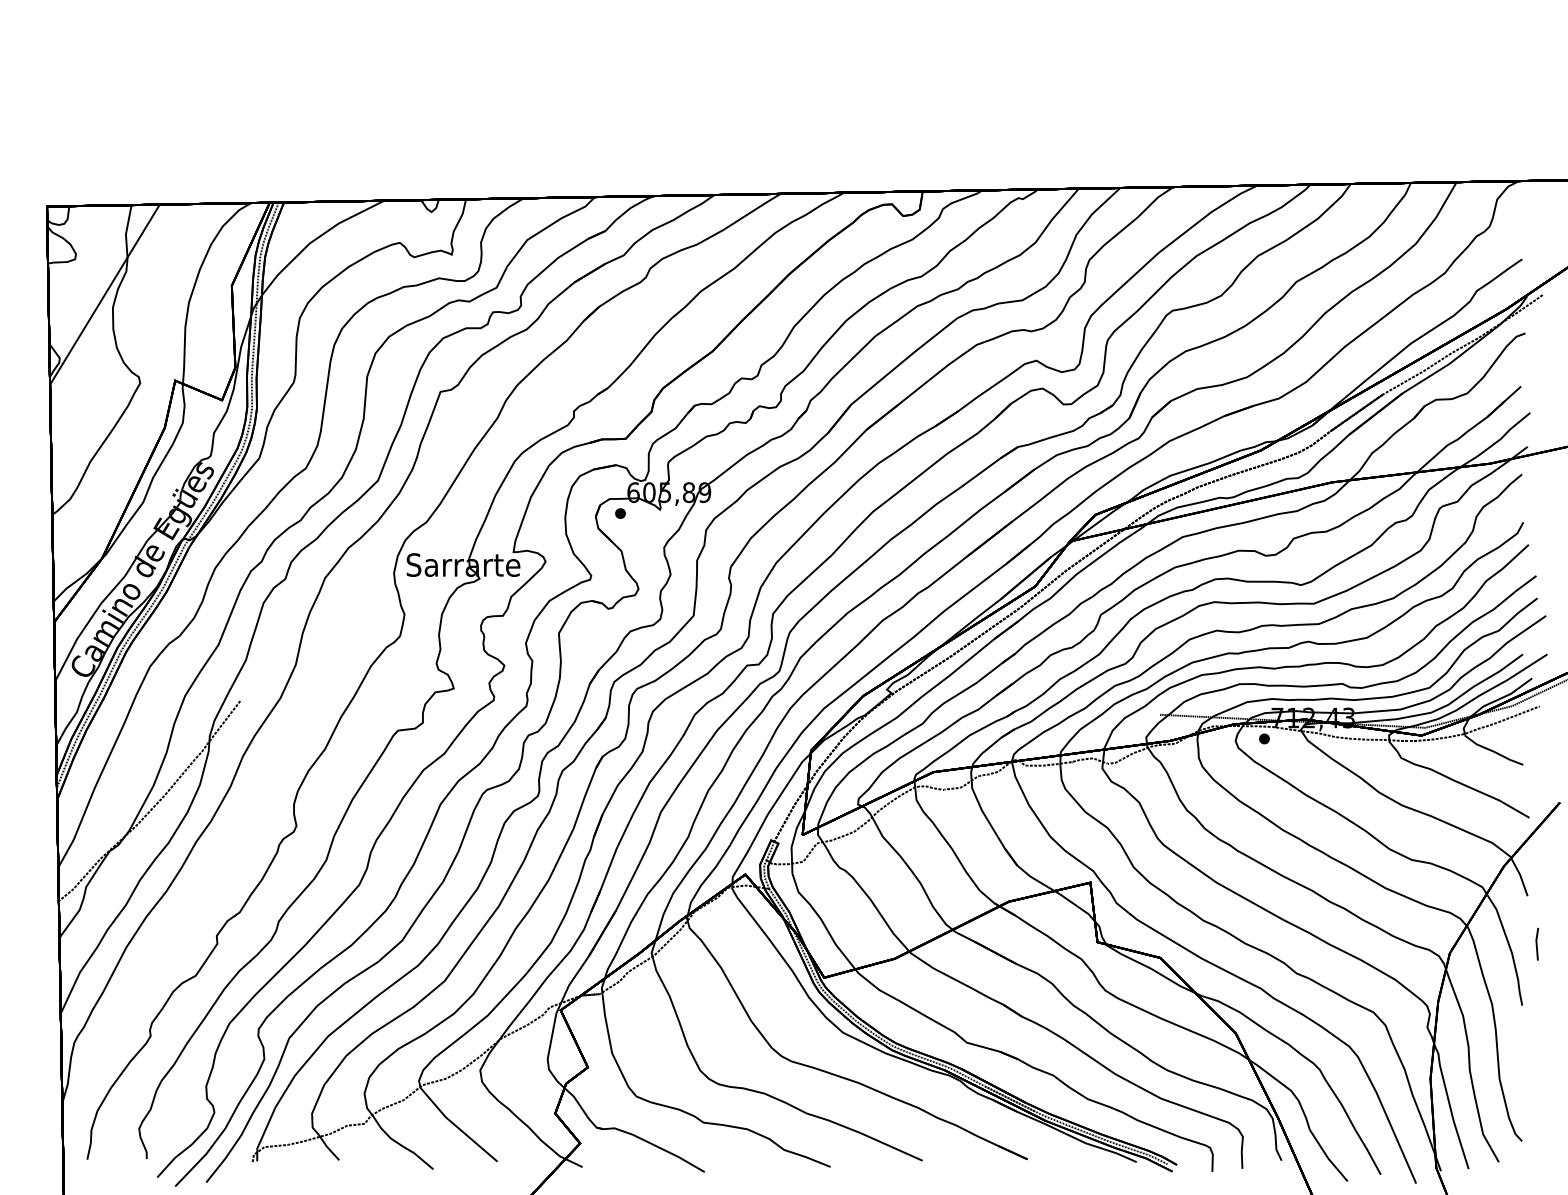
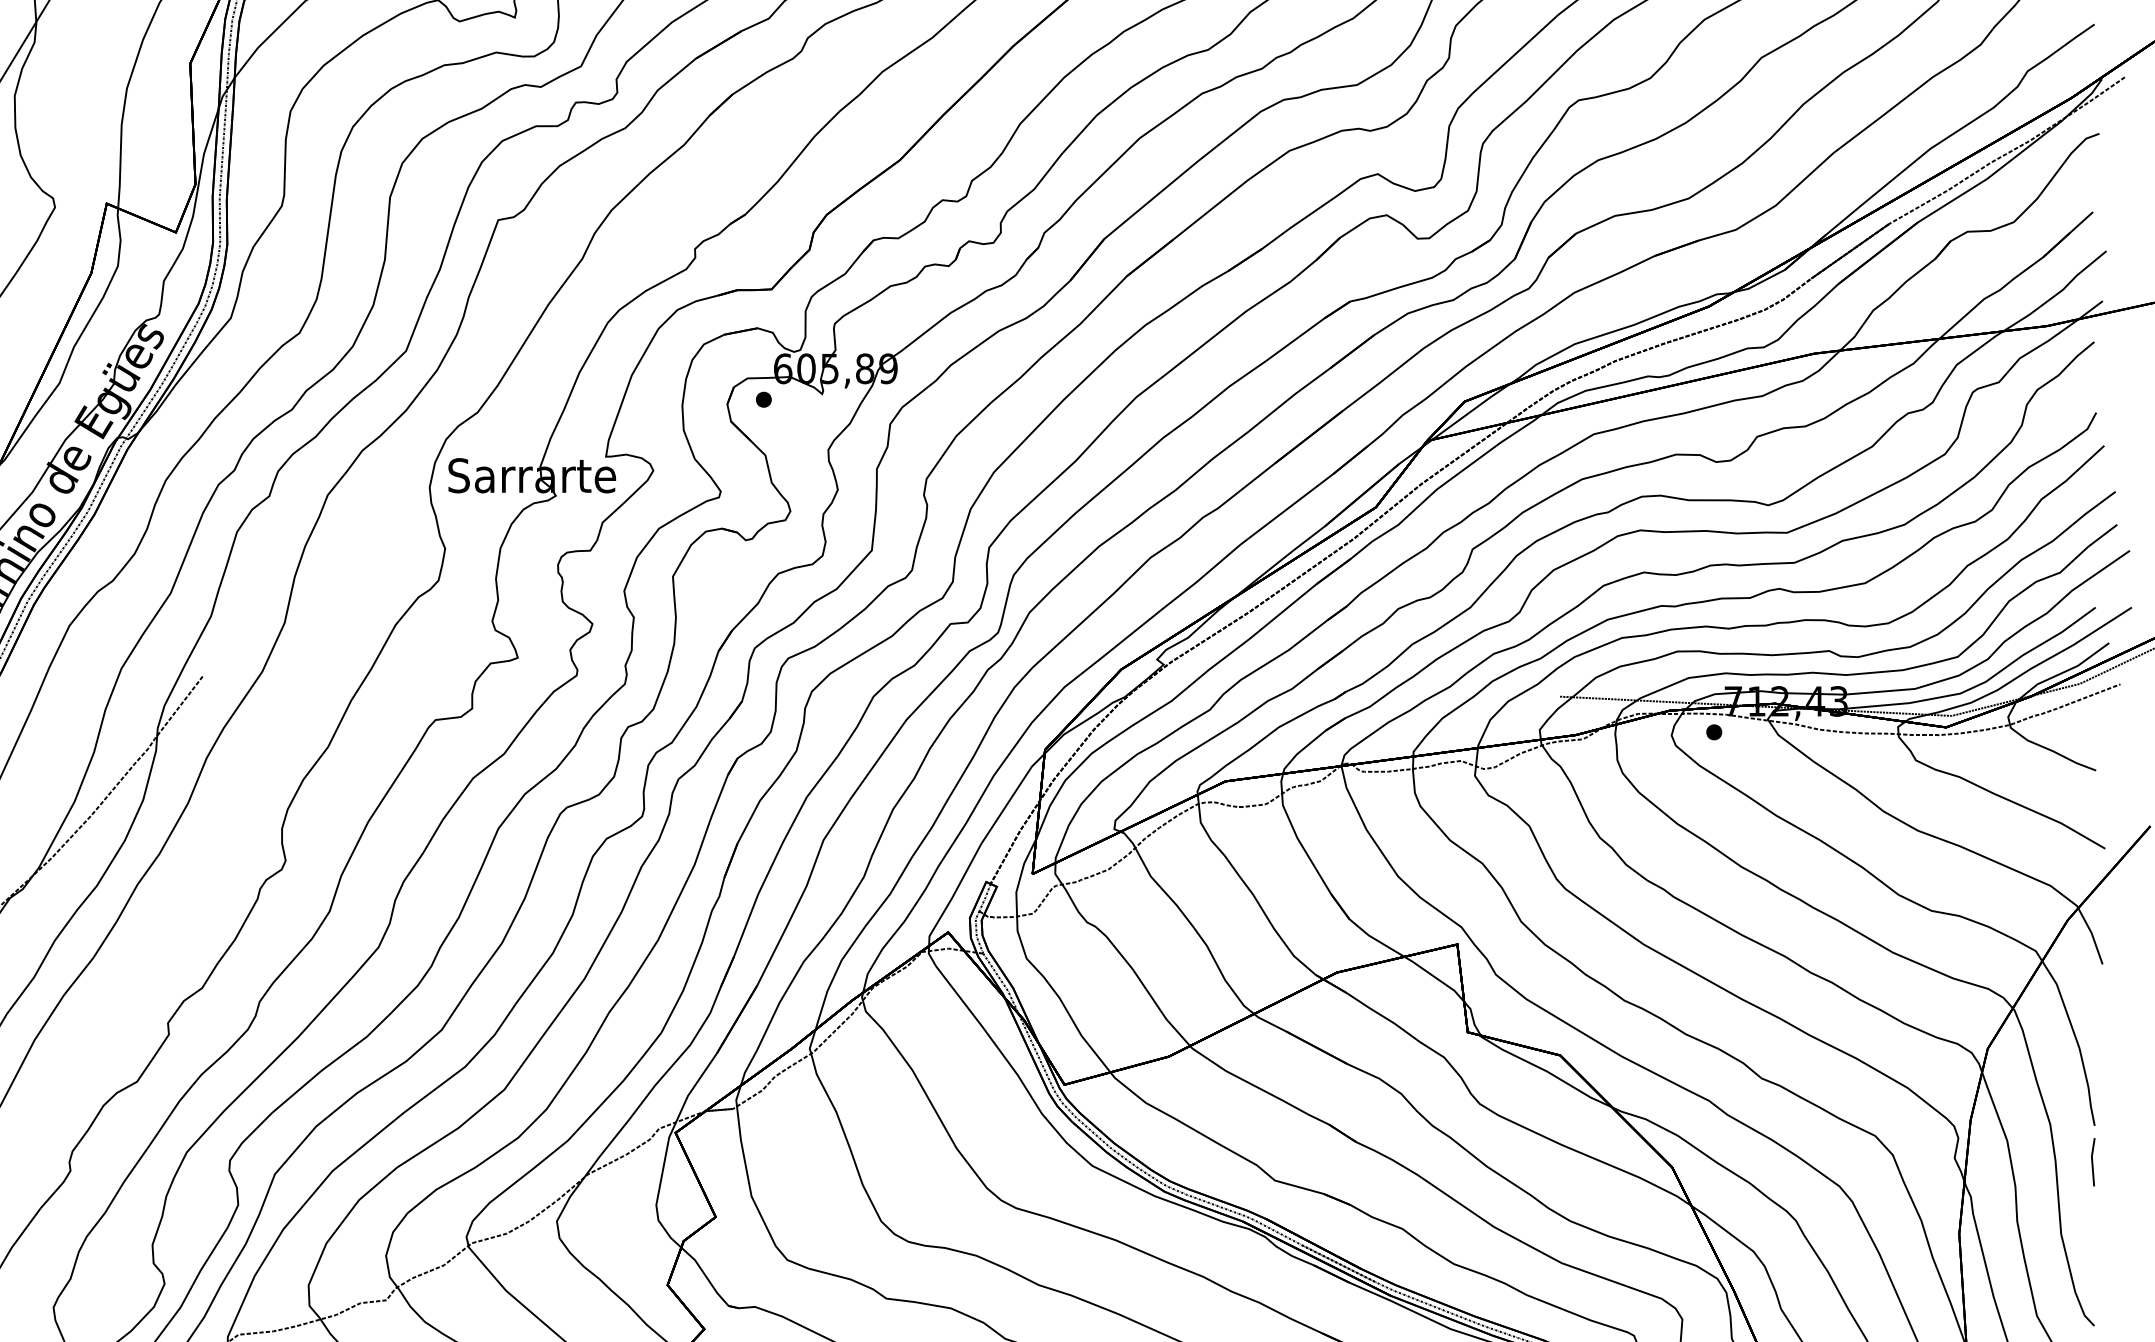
line: (1537, 943) -> (2093, 1161), moved

